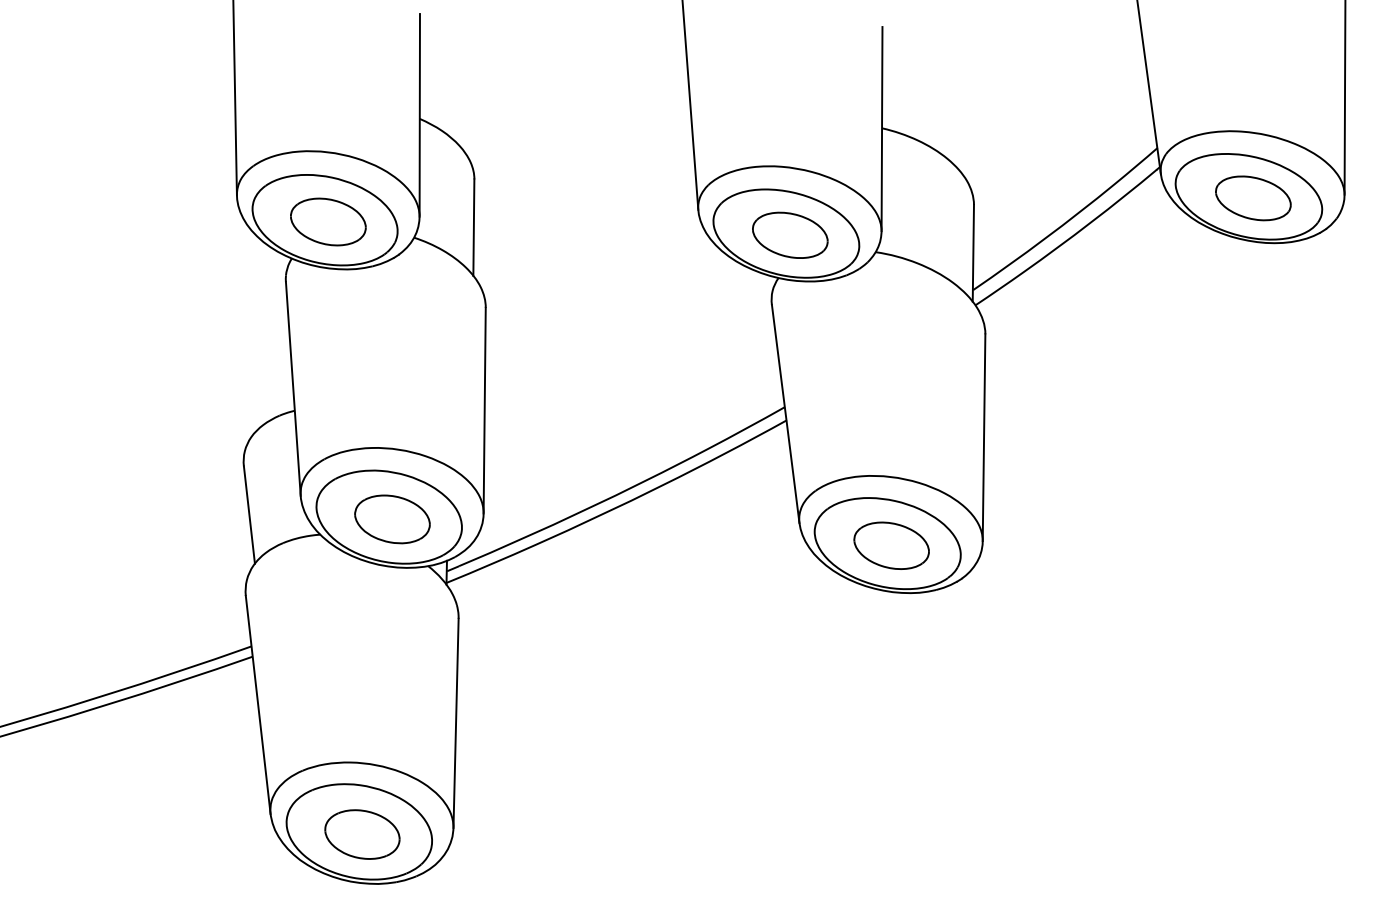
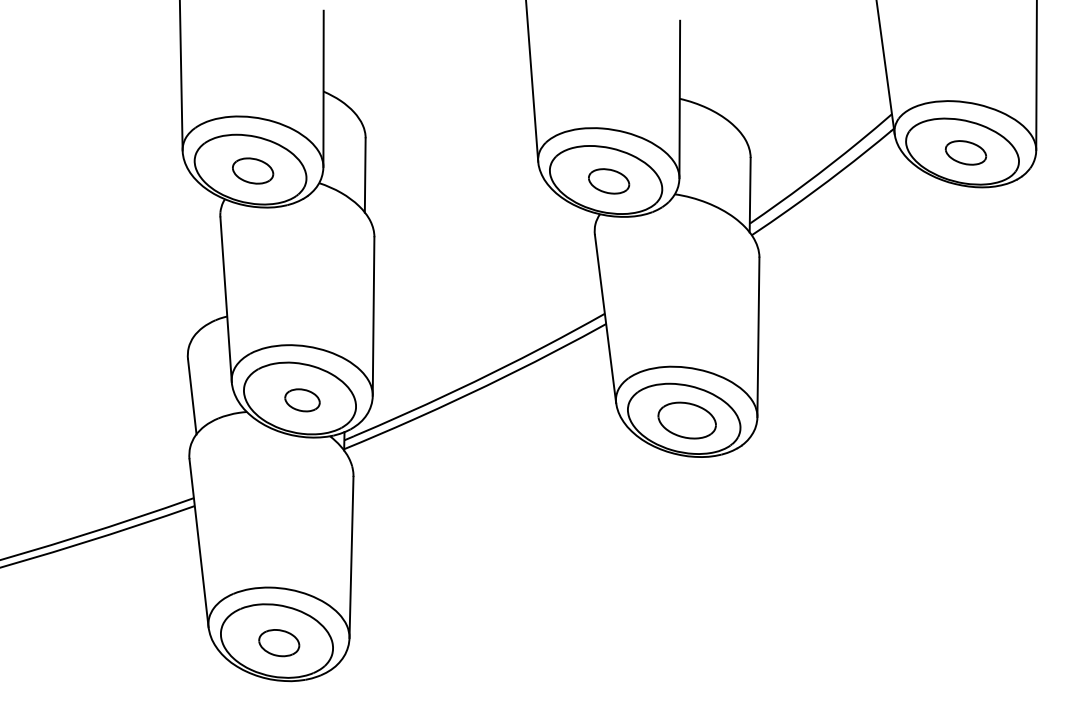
part: (1252, 197) -> (965, 152), size x0.7
part: (327, 221) -> (252, 170), size x0.7
part: (789, 235) -> (608, 181), size x0.7
part: (392, 519) -> (302, 400), size x0.6
part: (361, 833) -> (278, 642), size x0.7

